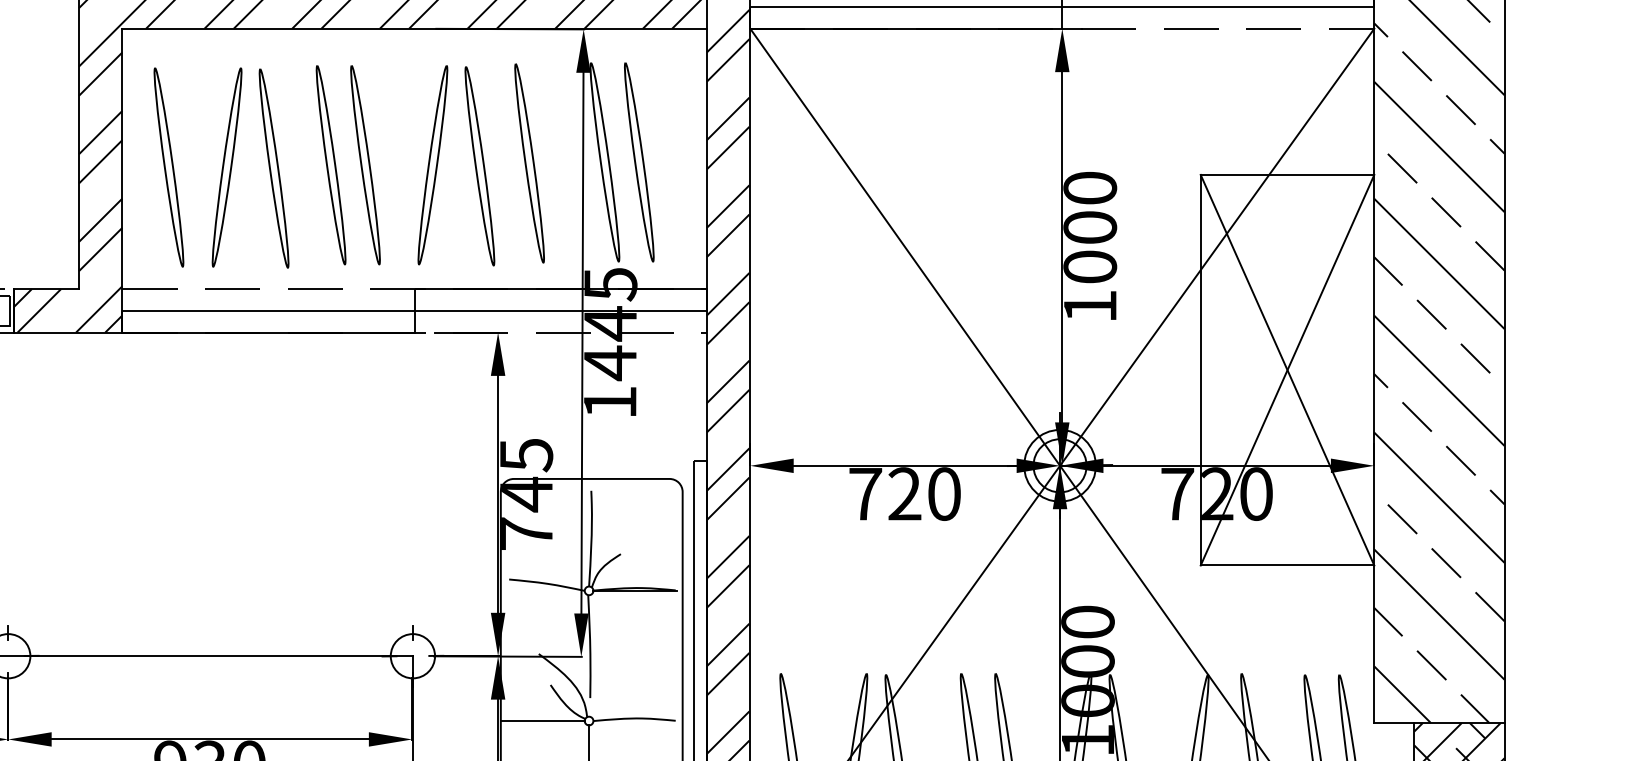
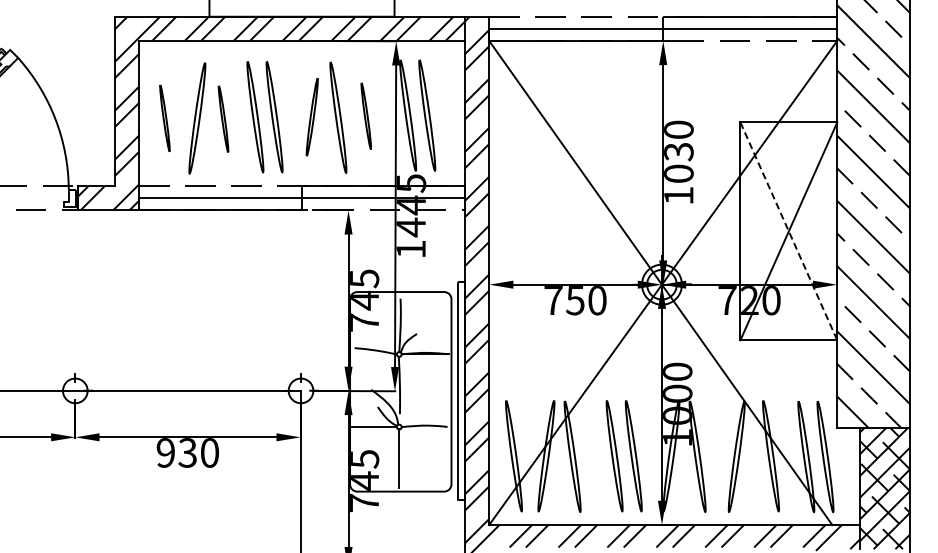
part: (530, 164) -> (366, 116), size x0.6
part: (433, 166) -> (312, 117), size x0.7
part: (168, 167) -> (164, 118), size x0.6
part: (273, 169) -> (223, 119), size x0.6
text: (1089, 226) -> (678, 151), 1000 -> 1030
line: (1288, 370) -> (789, 231), solid -> dashed
text: (903, 494) -> (574, 300), 720 -> 750

